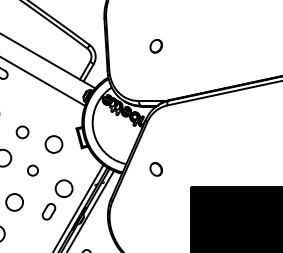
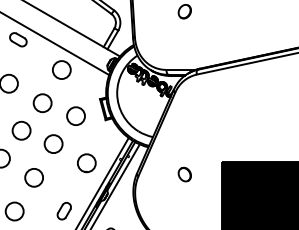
circle: (40, 100) -> (61, 69), added
circle: (22, 132) -> (42, 103), size x1.43
part: (155, 169) -> (184, 174), moved
circle: (32, 170) -> (53, 143), size x1.67
part: (48, 211) -> (63, 210), moved

